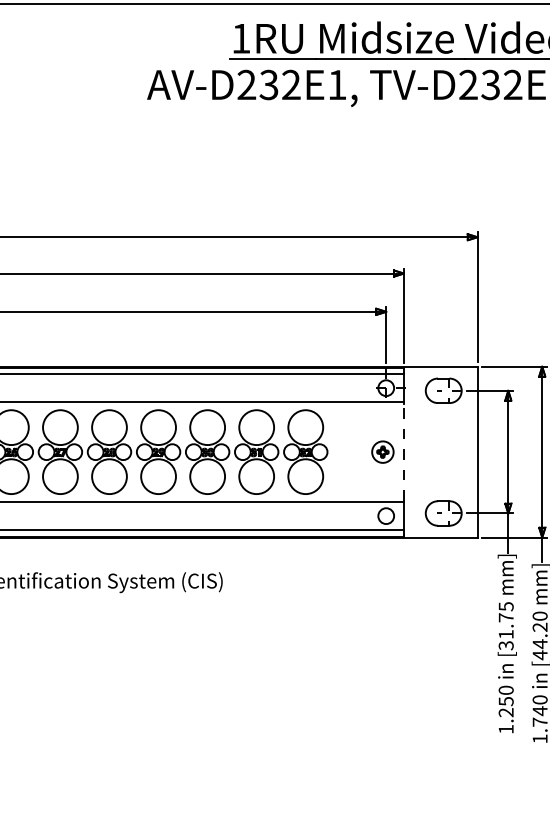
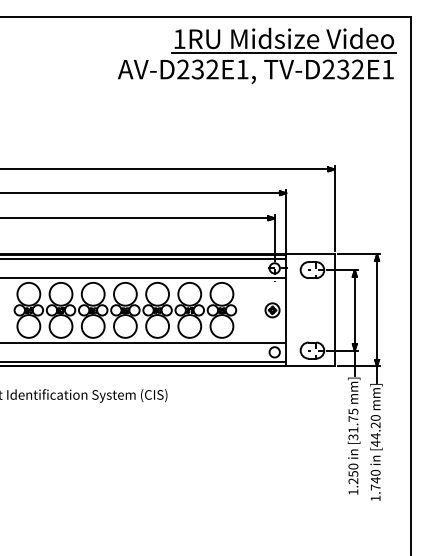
line: (404, 452) -> (286, 310), dashed -> solid

